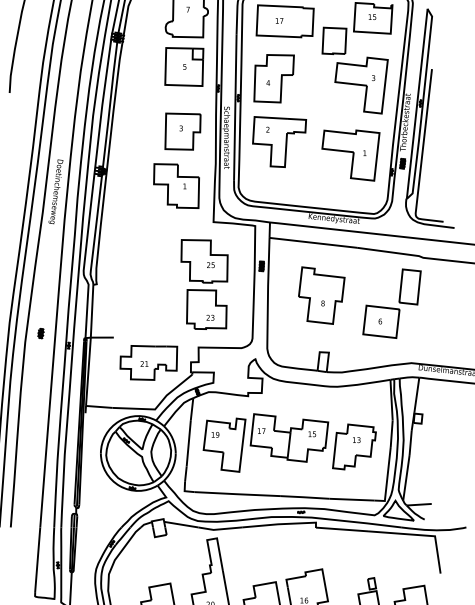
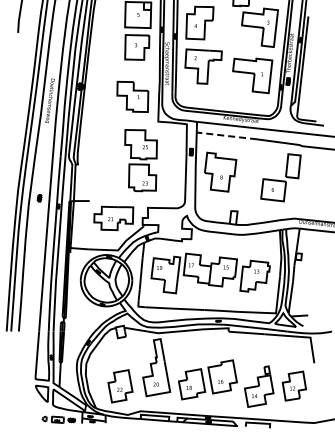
part: (183, 131) -> (137, 47), moved
line: (312, 242) -> (226, 135), solid -> dashed
part: (203, 284) -> (140, 160), moved
part: (321, 294) -> (220, 171), moved

